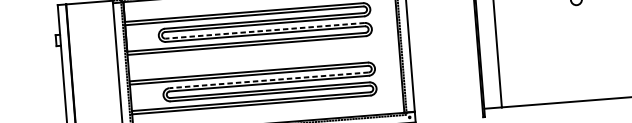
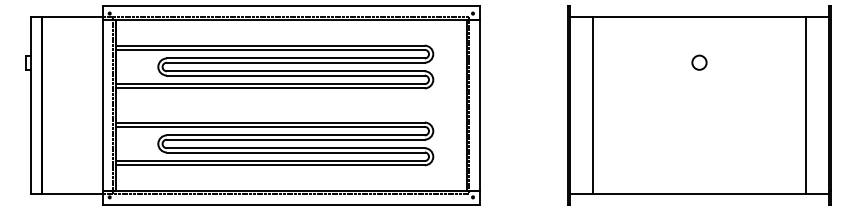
line: (265, 31) -> (295, 71), dashed -> solid
line: (268, 80) -> (295, 135), dashed -> solid

